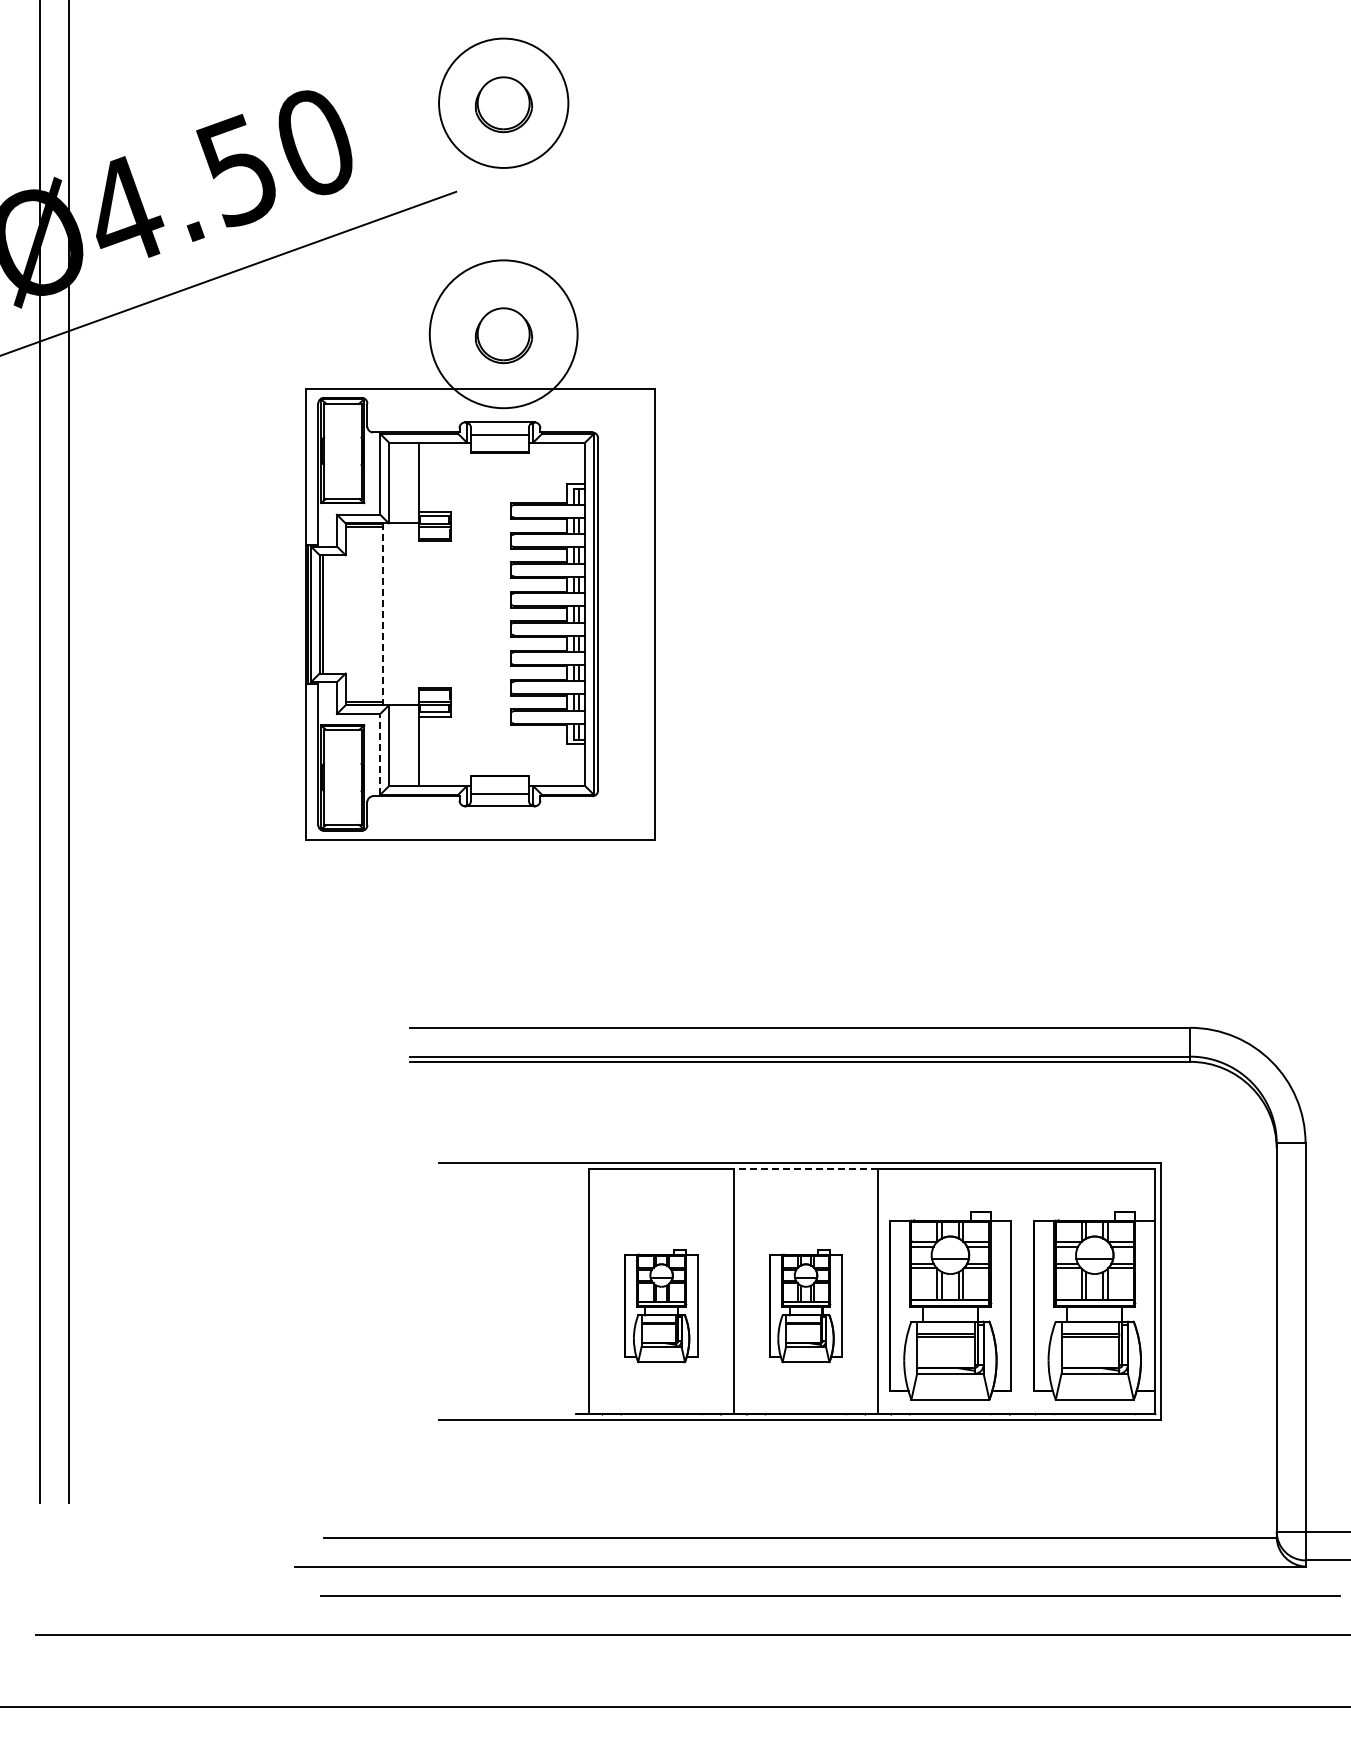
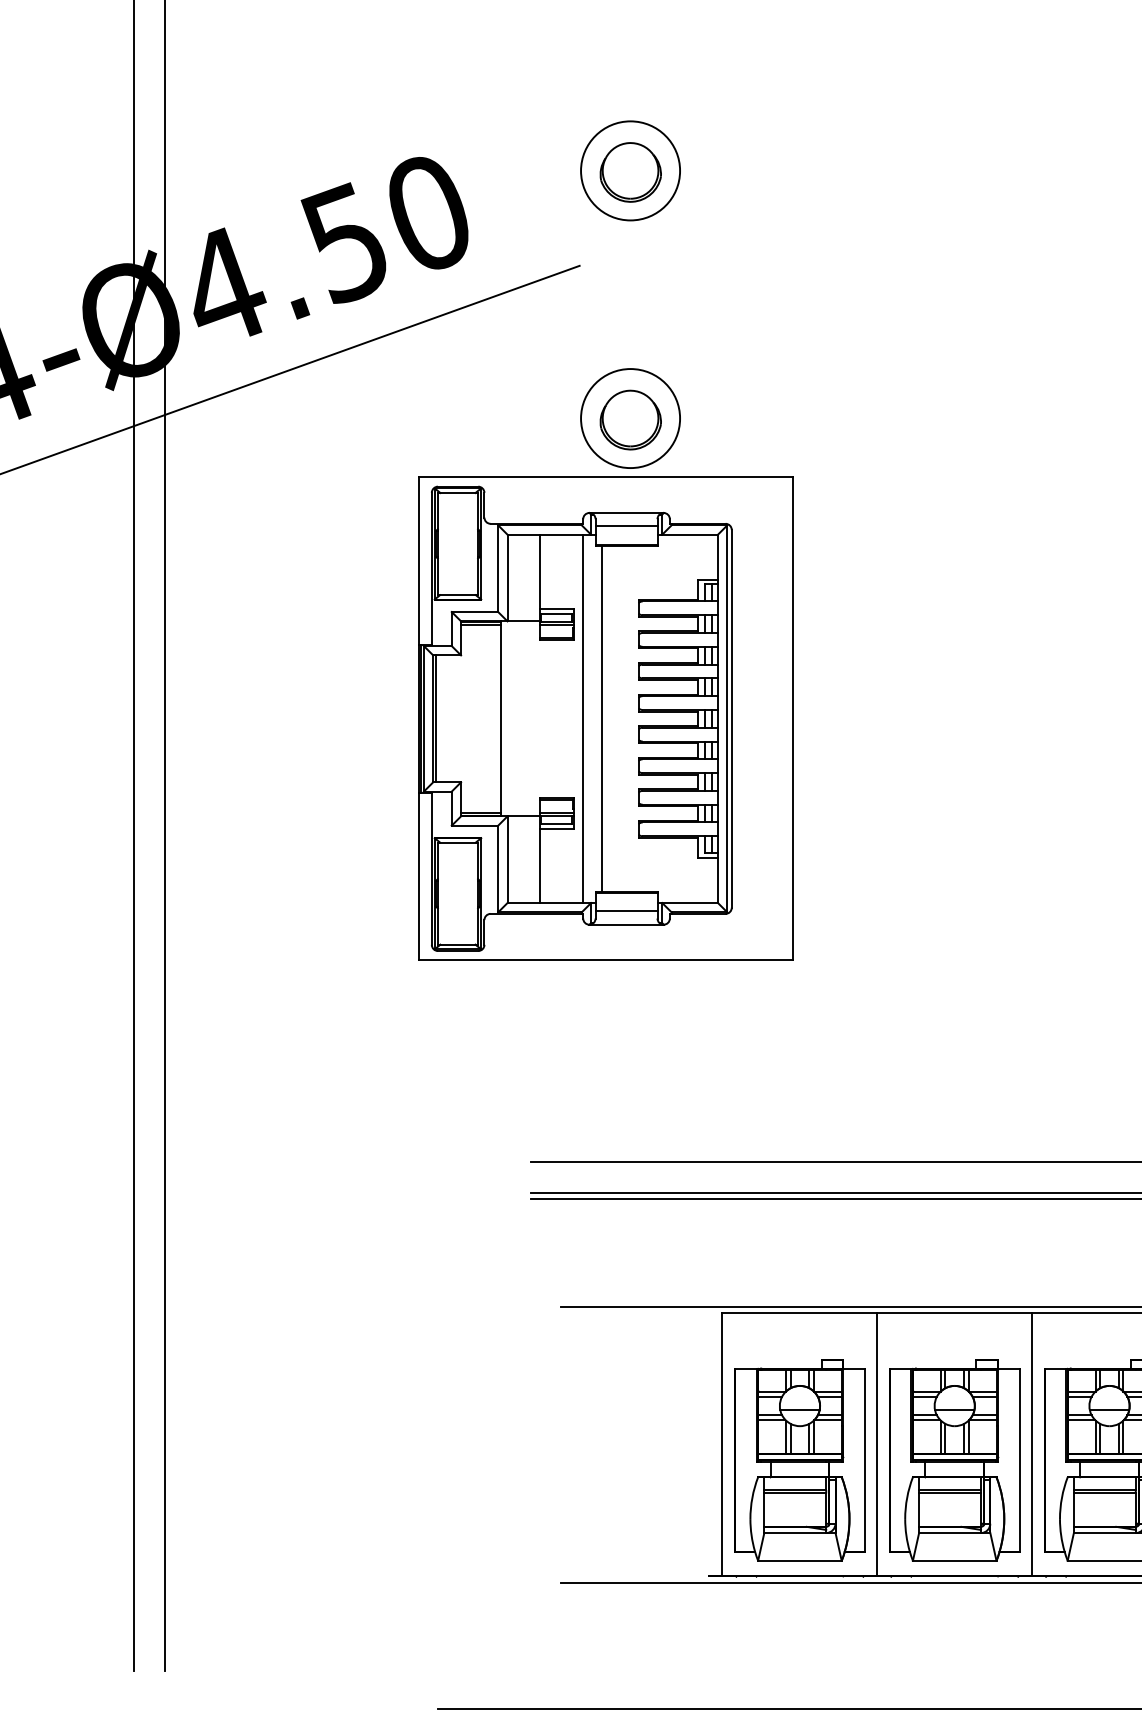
circle: (503, 103) -> (630, 171), size x0.71
circle: (503, 334) -> (630, 418), size x0.62
line: (383, 614) -> (501, 719), dashed -> solid
line: (459, 614) -> (583, 719), added
line: (477, 614) -> (602, 719), added
line: (380, 753) -> (498, 868), dashed -> solid
line: (805, 1168) -> (954, 1313), dashed -> solid
part: (661, 1305) -> (799, 1459), size x1.67
part: (805, 1305) -> (954, 1459), size x1.67

